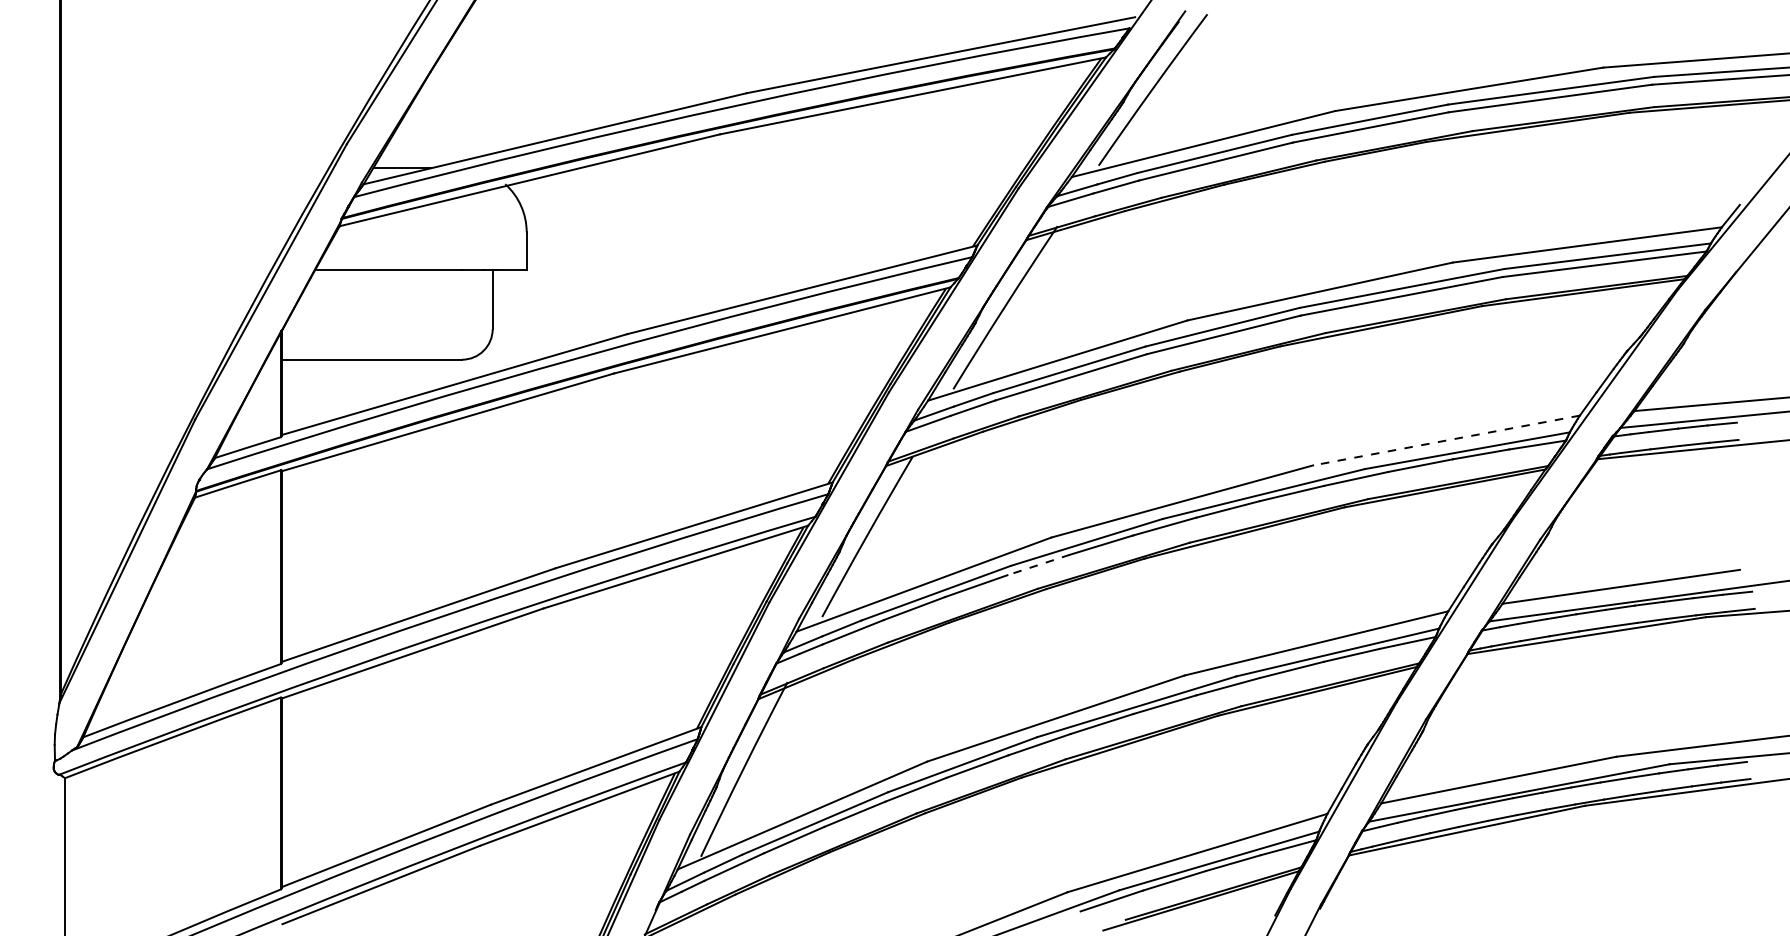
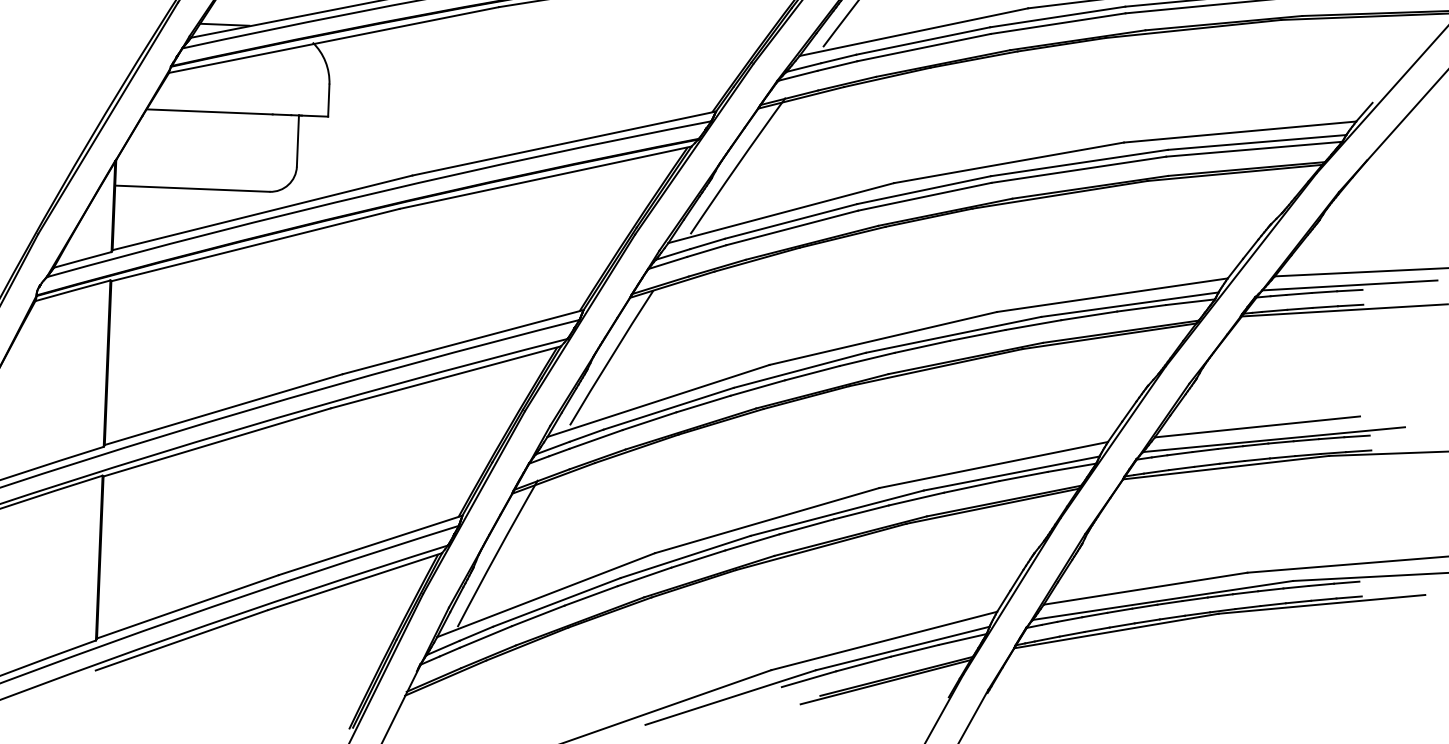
line: (1446, 440) -> (1112, 295), dashed -> solid
line: (1038, 564) -> (757, 387), dashed -> solid

